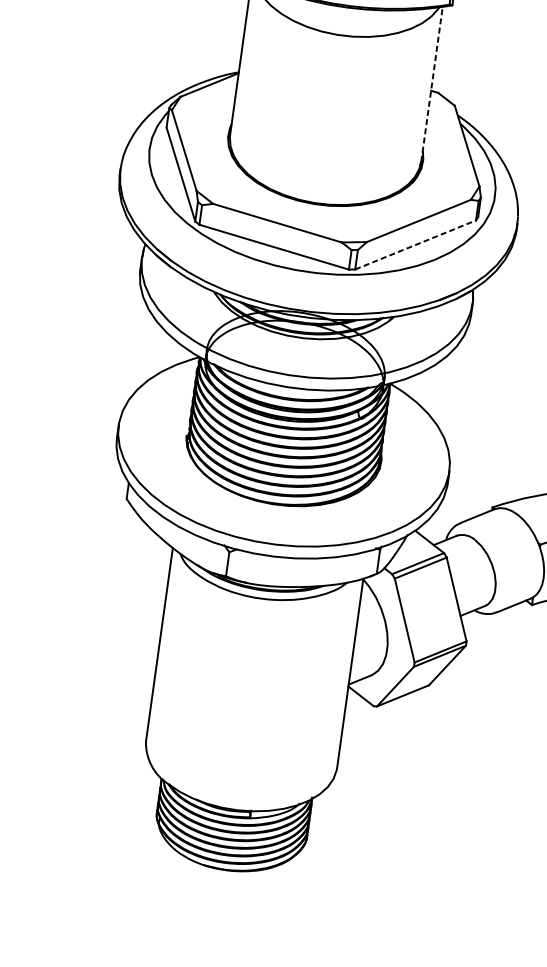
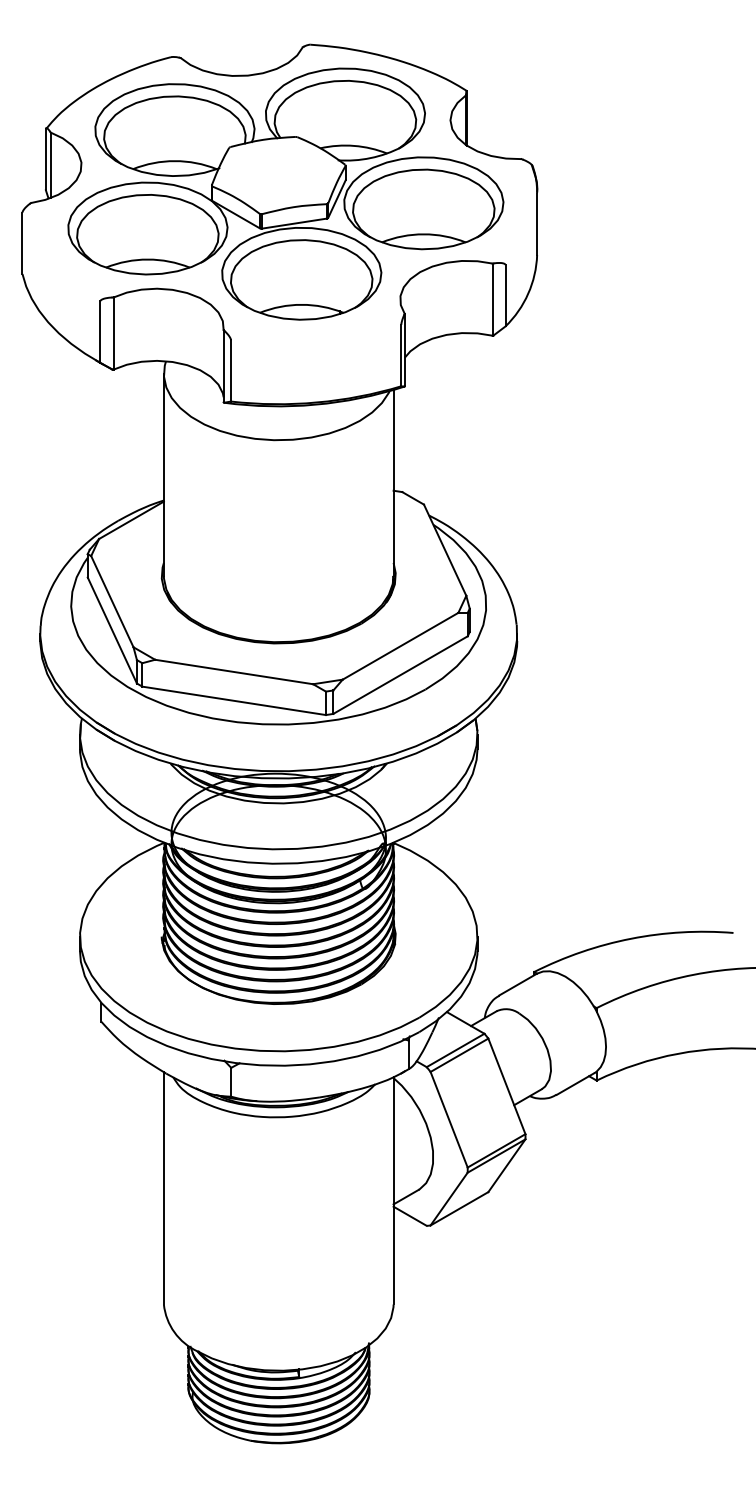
line: (431, 84) -> (393, 483), dashed -> solid
line: (415, 245) -> (400, 675), dashed -> solid

